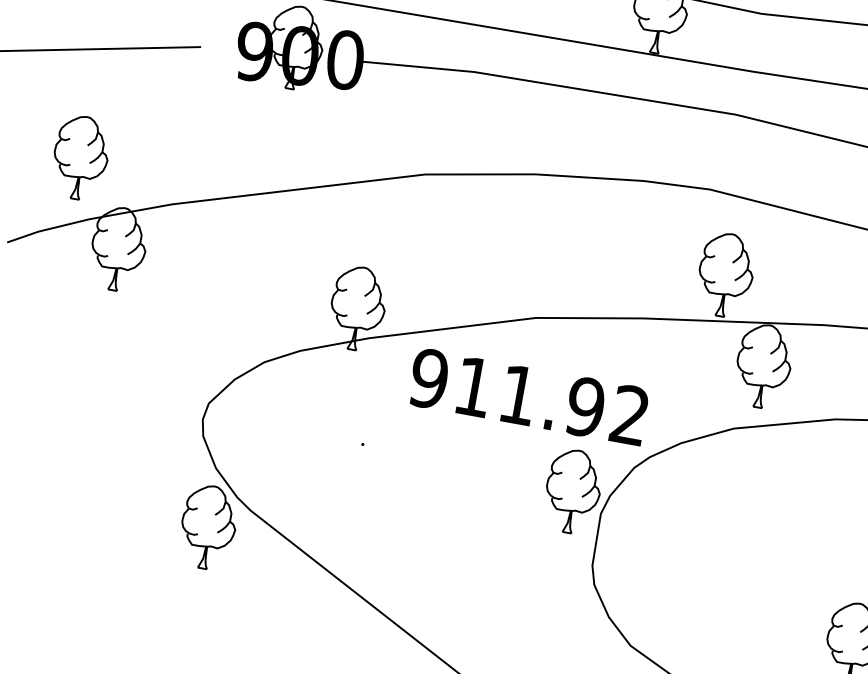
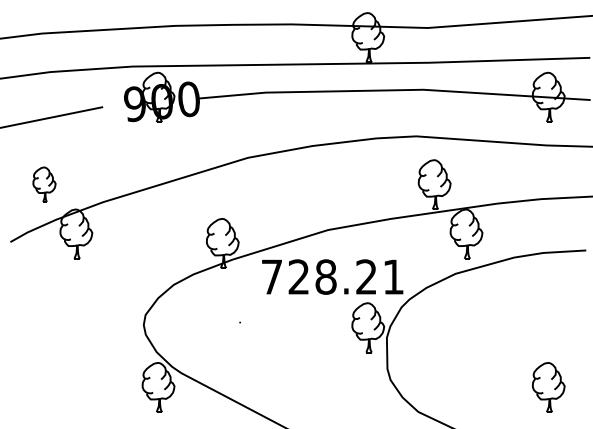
part: (80, 157) -> (44, 184), size x0.7
text: (529, 396) -> (332, 276), 911.92 -> 728.21

